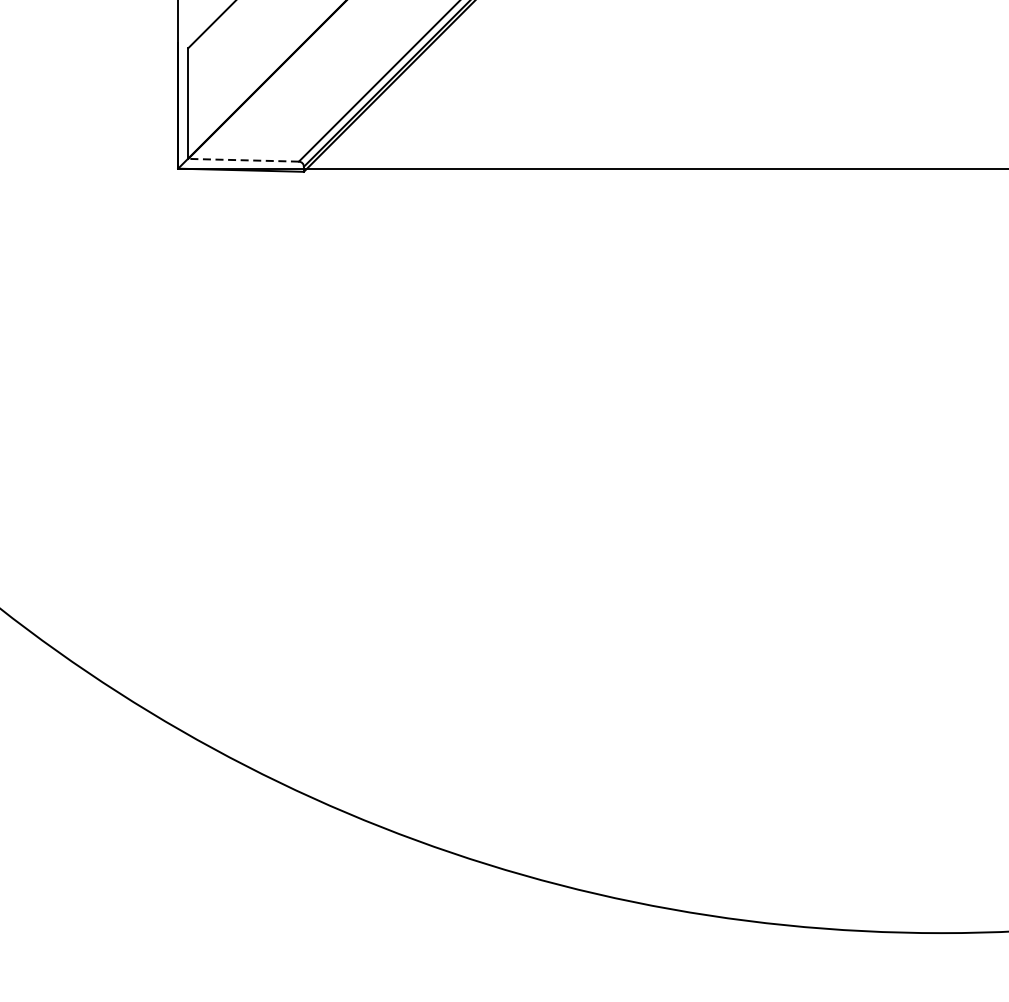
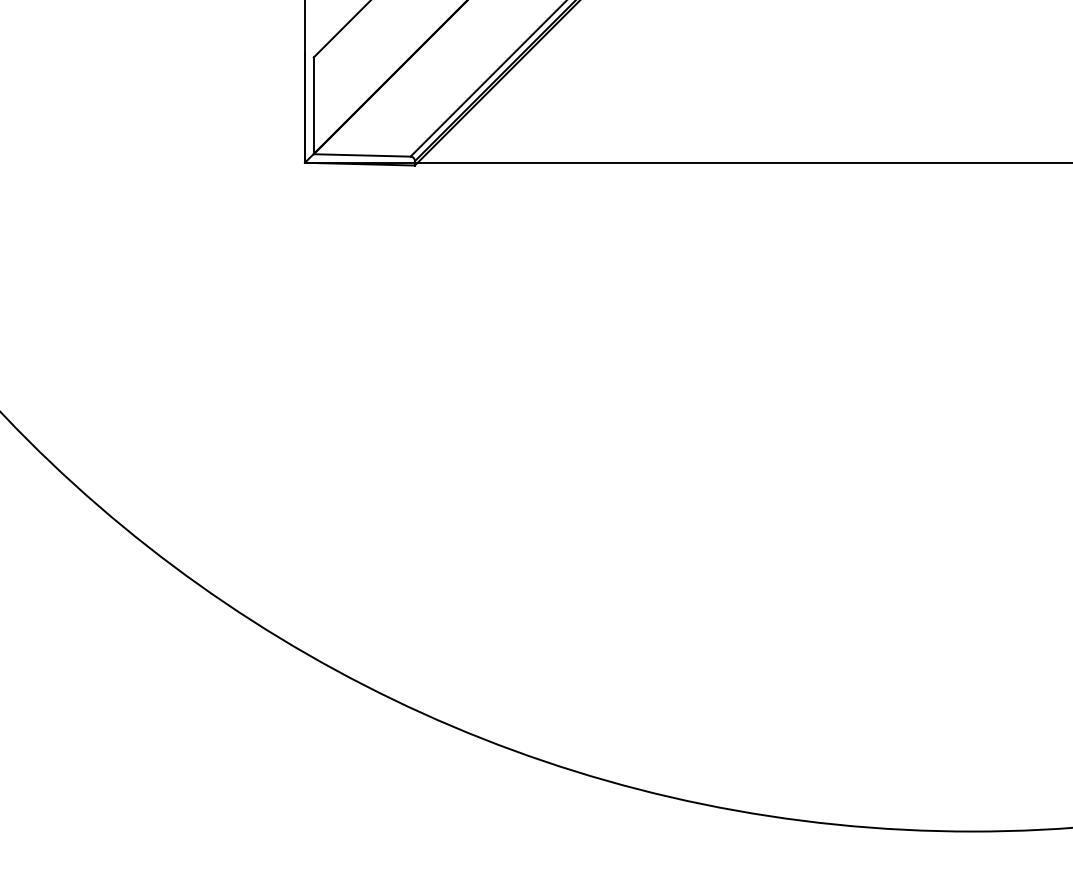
line: (242, 160) -> (361, 155), dashed -> solid

